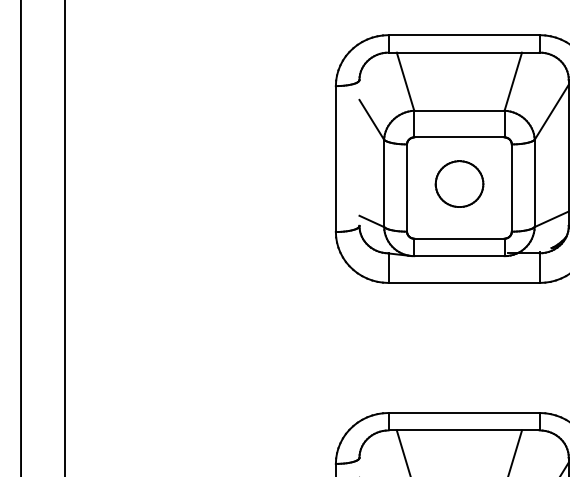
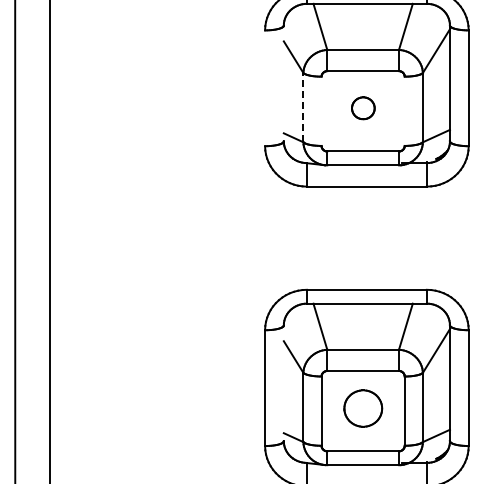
line: (336, 159) -> (265, 88), removed
line: (384, 183) -> (303, 107), solid -> dashed
part: (459, 184) -> (363, 108), size x0.6
line: (406, 187) -> (321, 110), removed
line: (511, 187) -> (404, 110), removed

